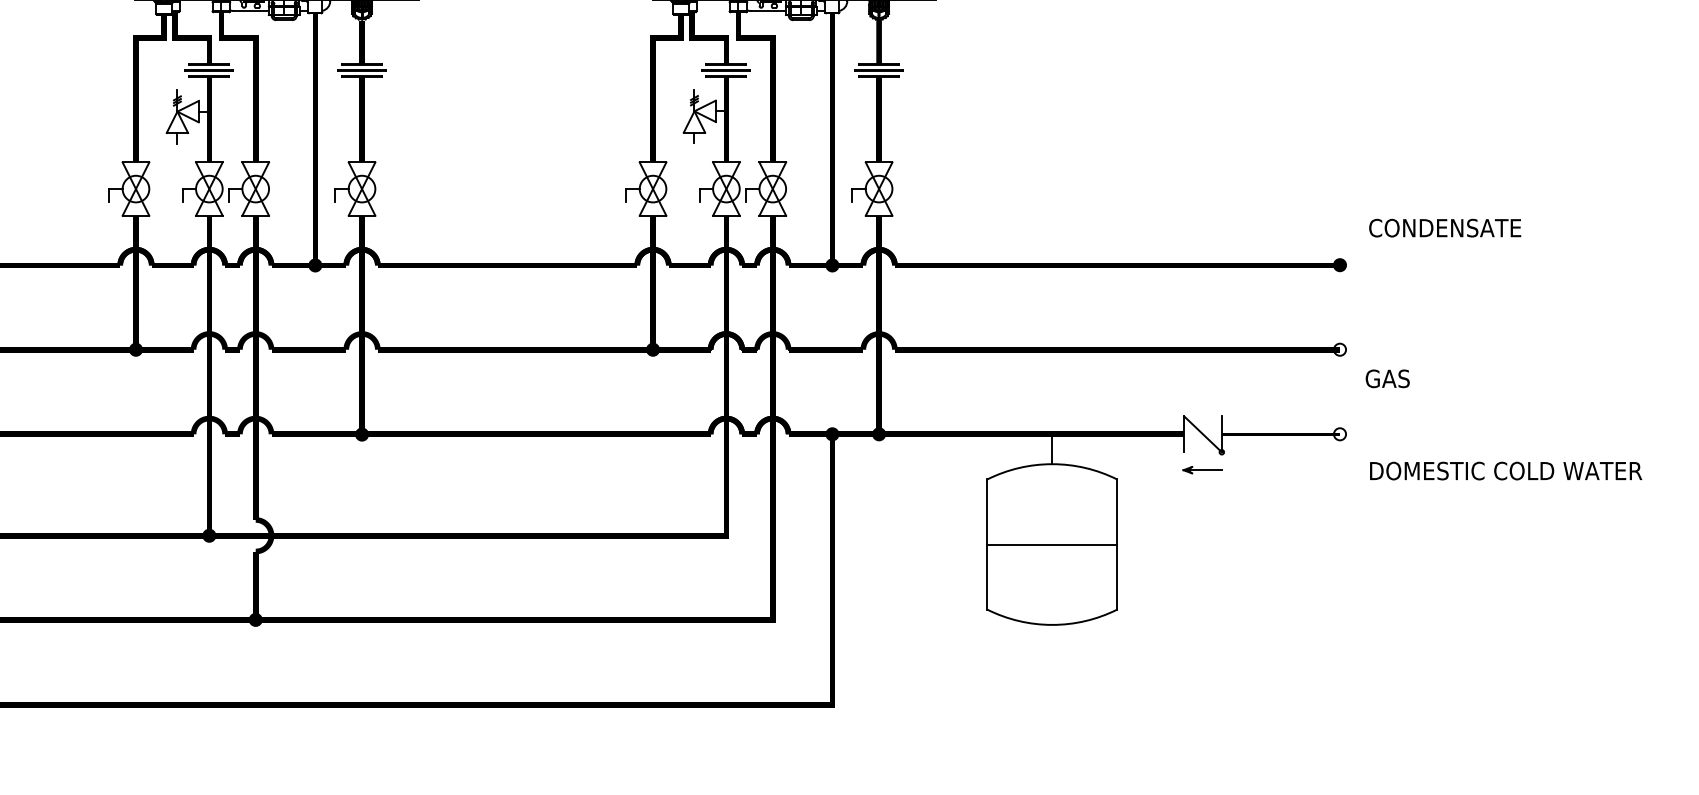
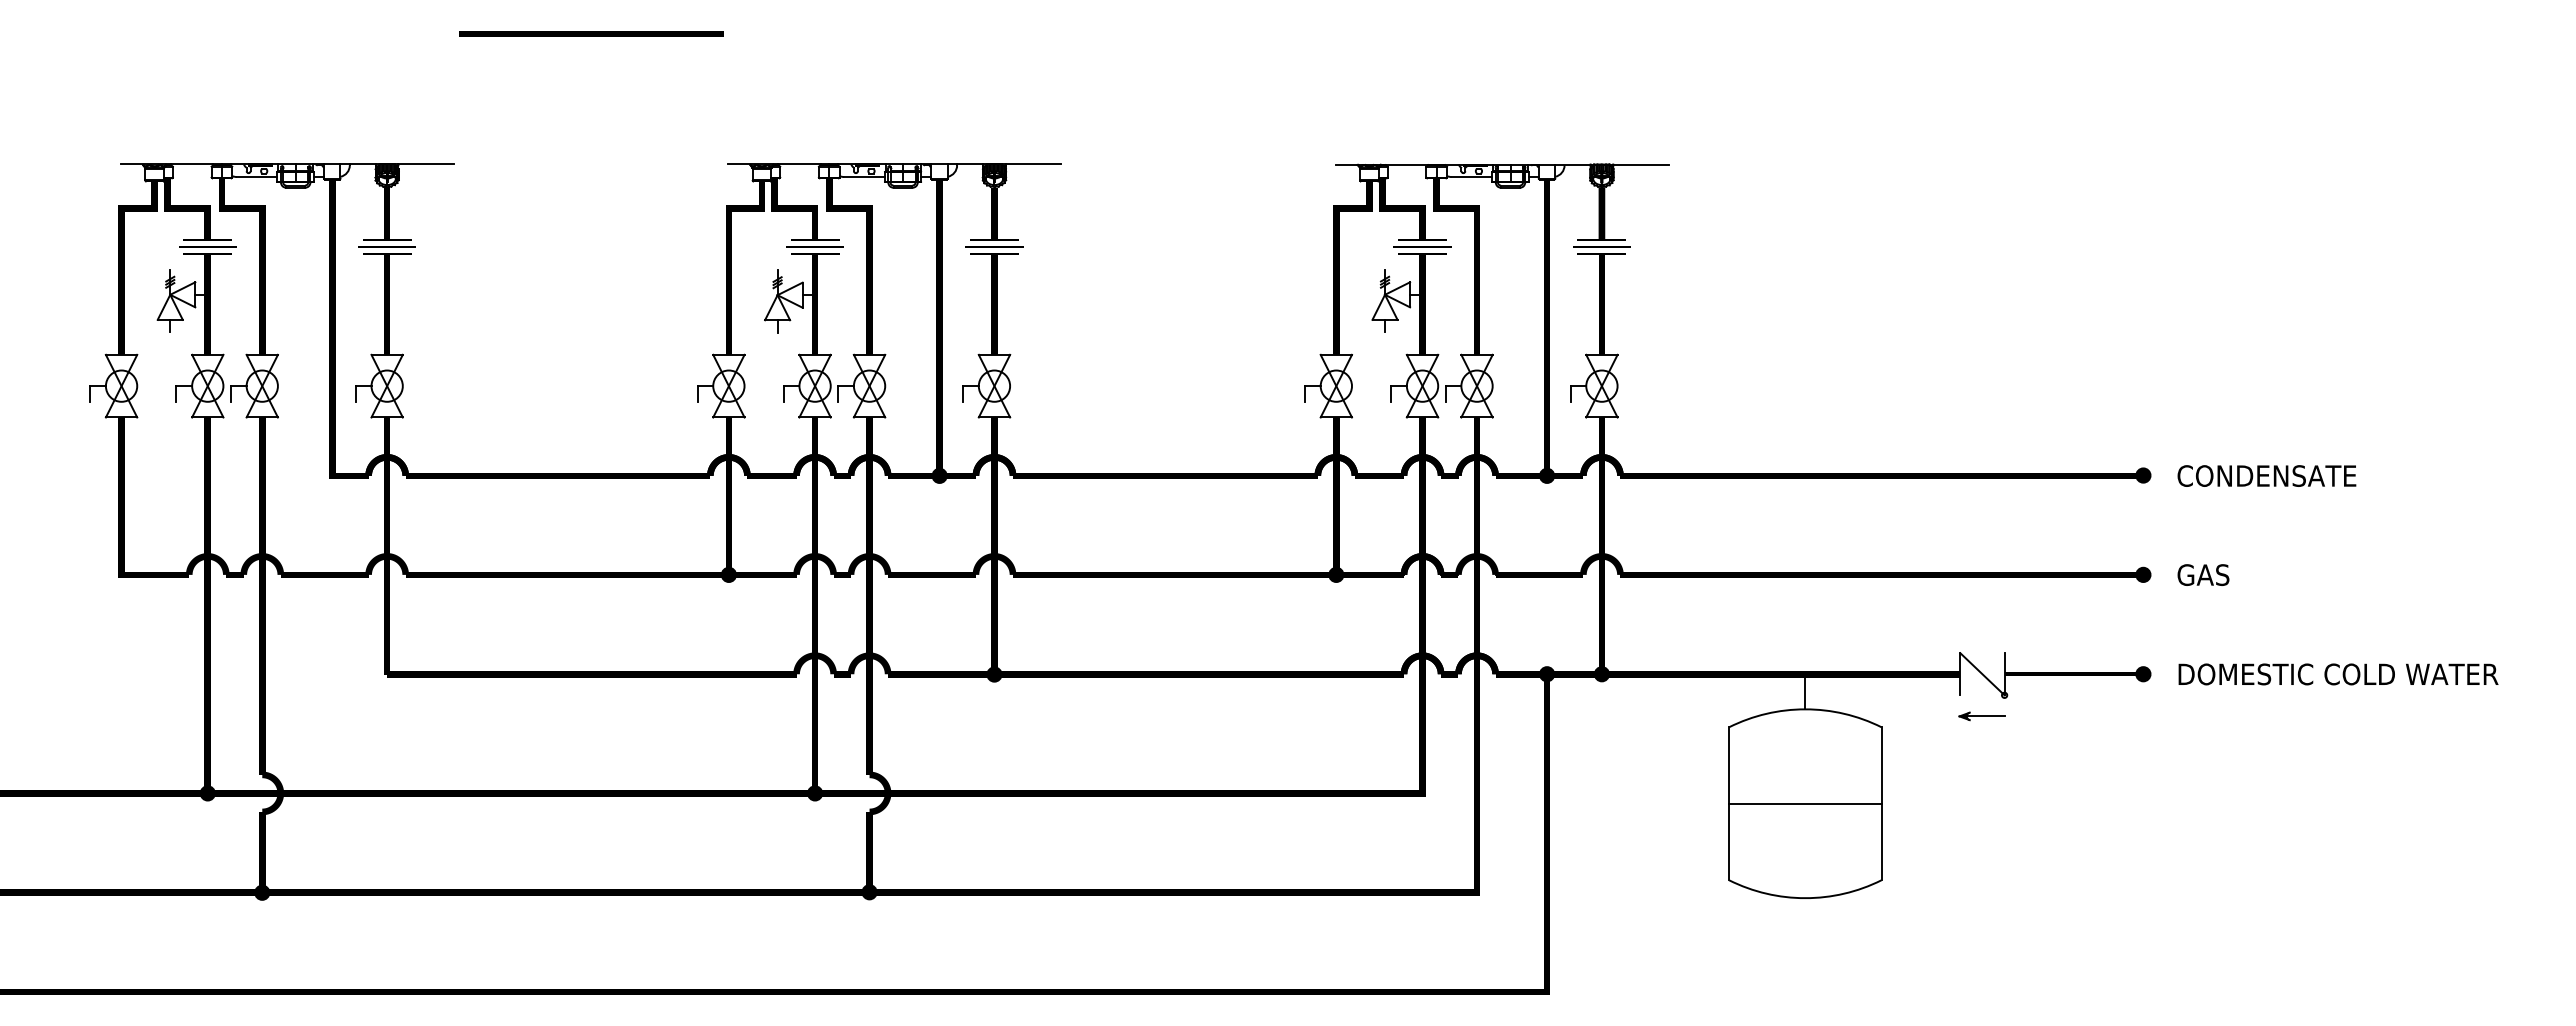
text: (1444, 227) -> (2266, 475), moved
fill: (1340, 349) -> (2143, 574), added
text: (1387, 378) -> (2203, 574), moved
fill: (1340, 434) -> (2143, 674), added
text: (1506, 471) -> (2338, 674), moved

